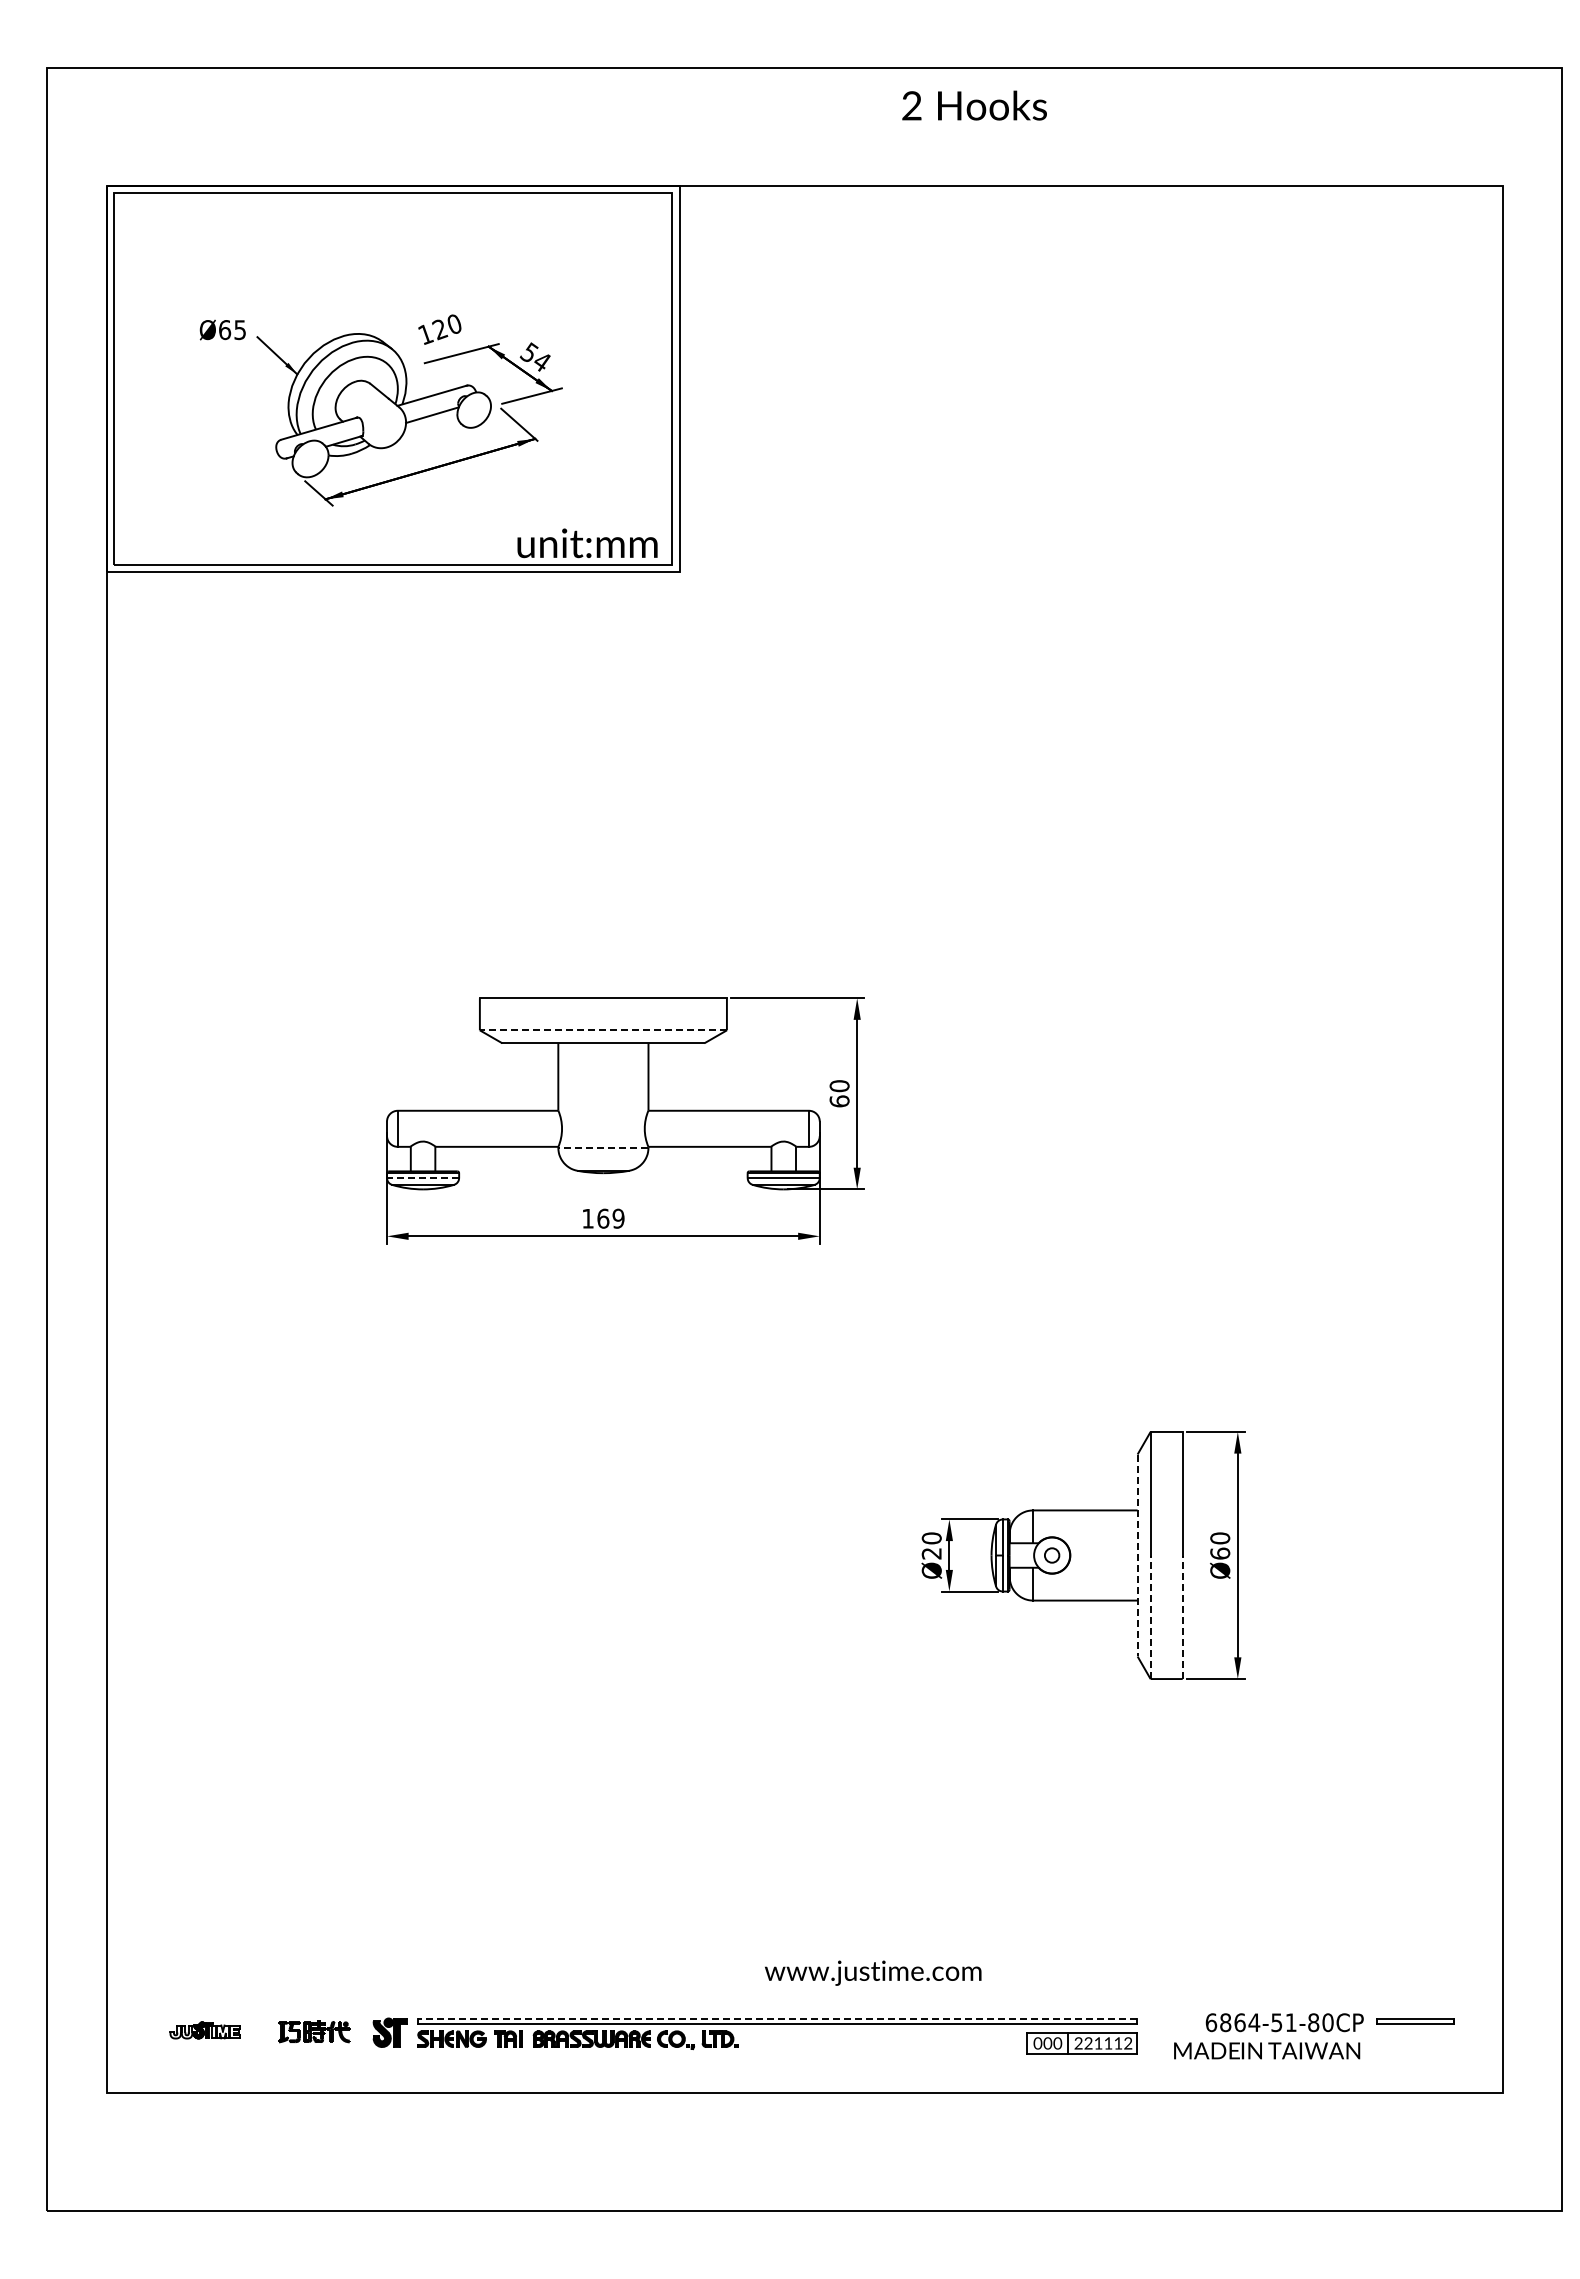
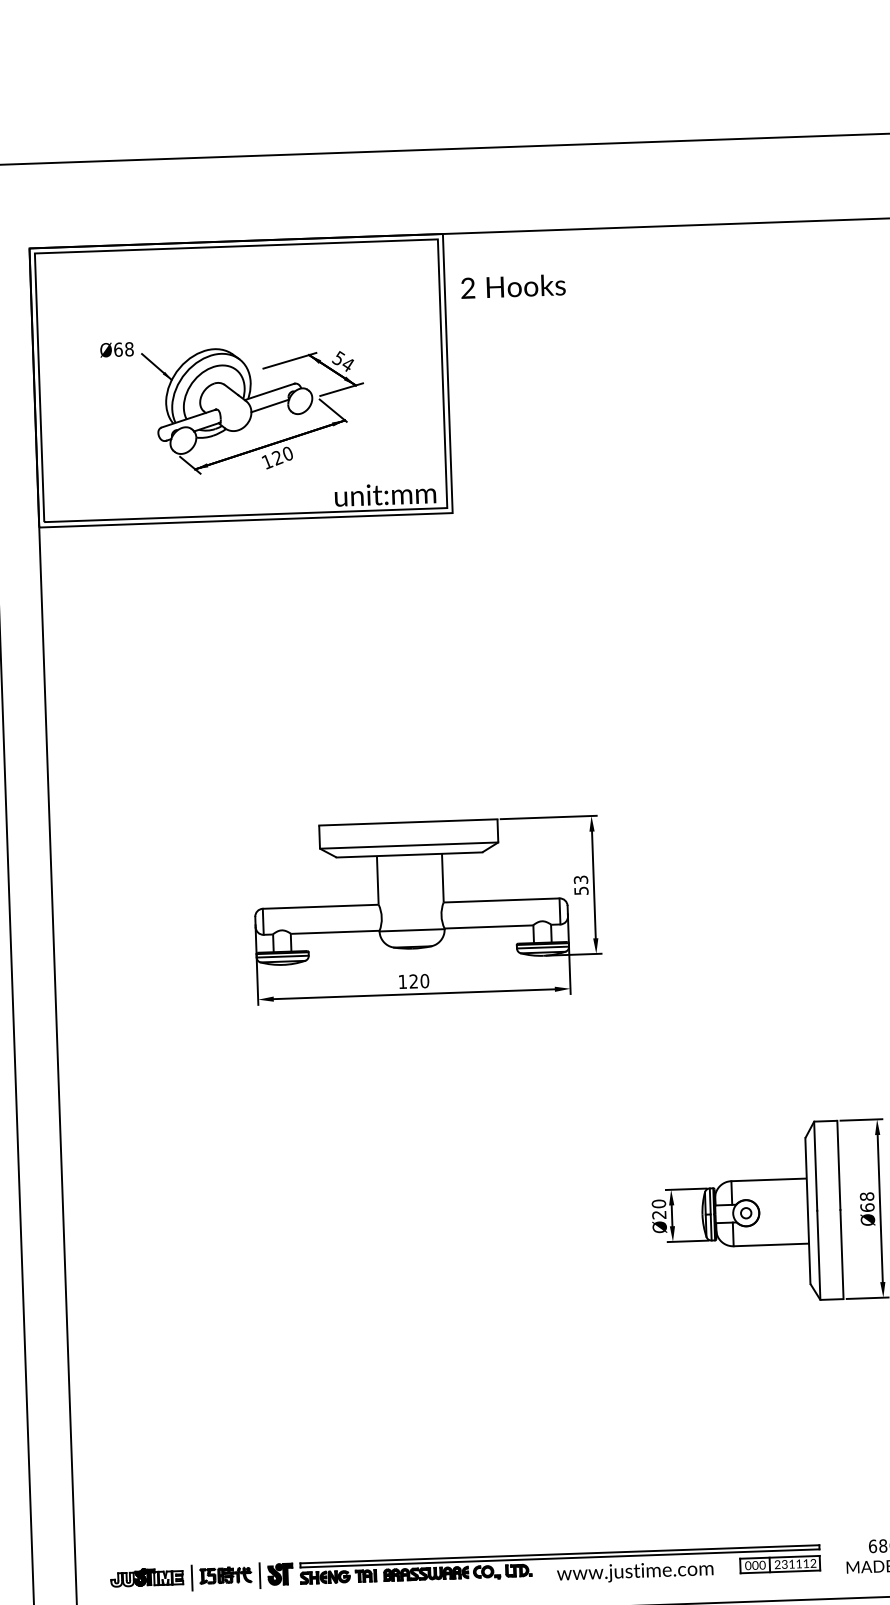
text: (974, 105) -> (513, 286), moved
text: (439, 329) -> (277, 457), moved
text: (240, 330) -> (129, 349), Ø65 -> Ø68
line: (603, 1030) -> (409, 845), dashed -> solid
text: (839, 1093) -> (581, 885), 60 -> 53
line: (602, 1147) -> (411, 930), dashed -> solid
line: (422, 1177) -> (282, 956), dashed -> solid
text: (610, 1218) -> (419, 981), 169 -> 120
text: (1219, 1538) -> (866, 1196), Ø60 -> Ø68
line: (1137, 1555) -> (807, 1211), dashed -> solid
line: (1150, 1617) -> (818, 1255), dashed -> solid
line: (1182, 1617) -> (841, 1254), dashed -> solid
text: (873, 1972) -> (635, 1571), moved
line: (777, 2018) -> (559, 1554), dashed -> solid
part: (204, 2030) -> (146, 1577), size x1.43
line: (267, 2033) -> (192, 1577), added
line: (361, 2033) -> (259, 1575), added
text: (1088, 2045) -> (784, 1565), 221112 -> 231112

